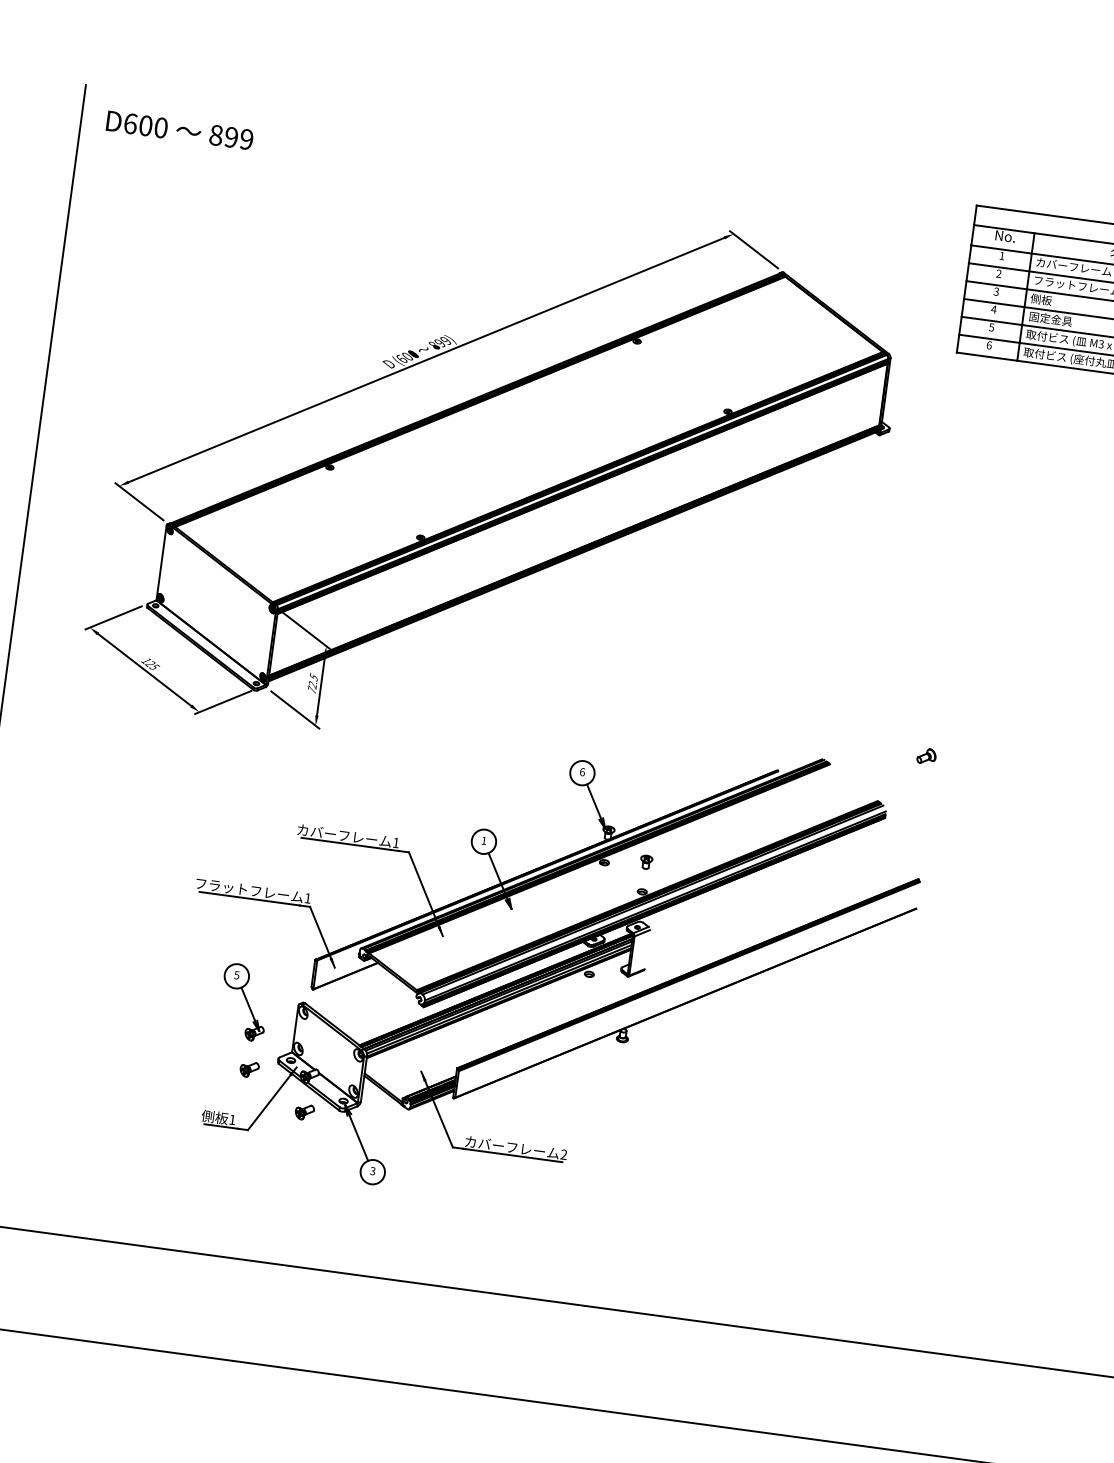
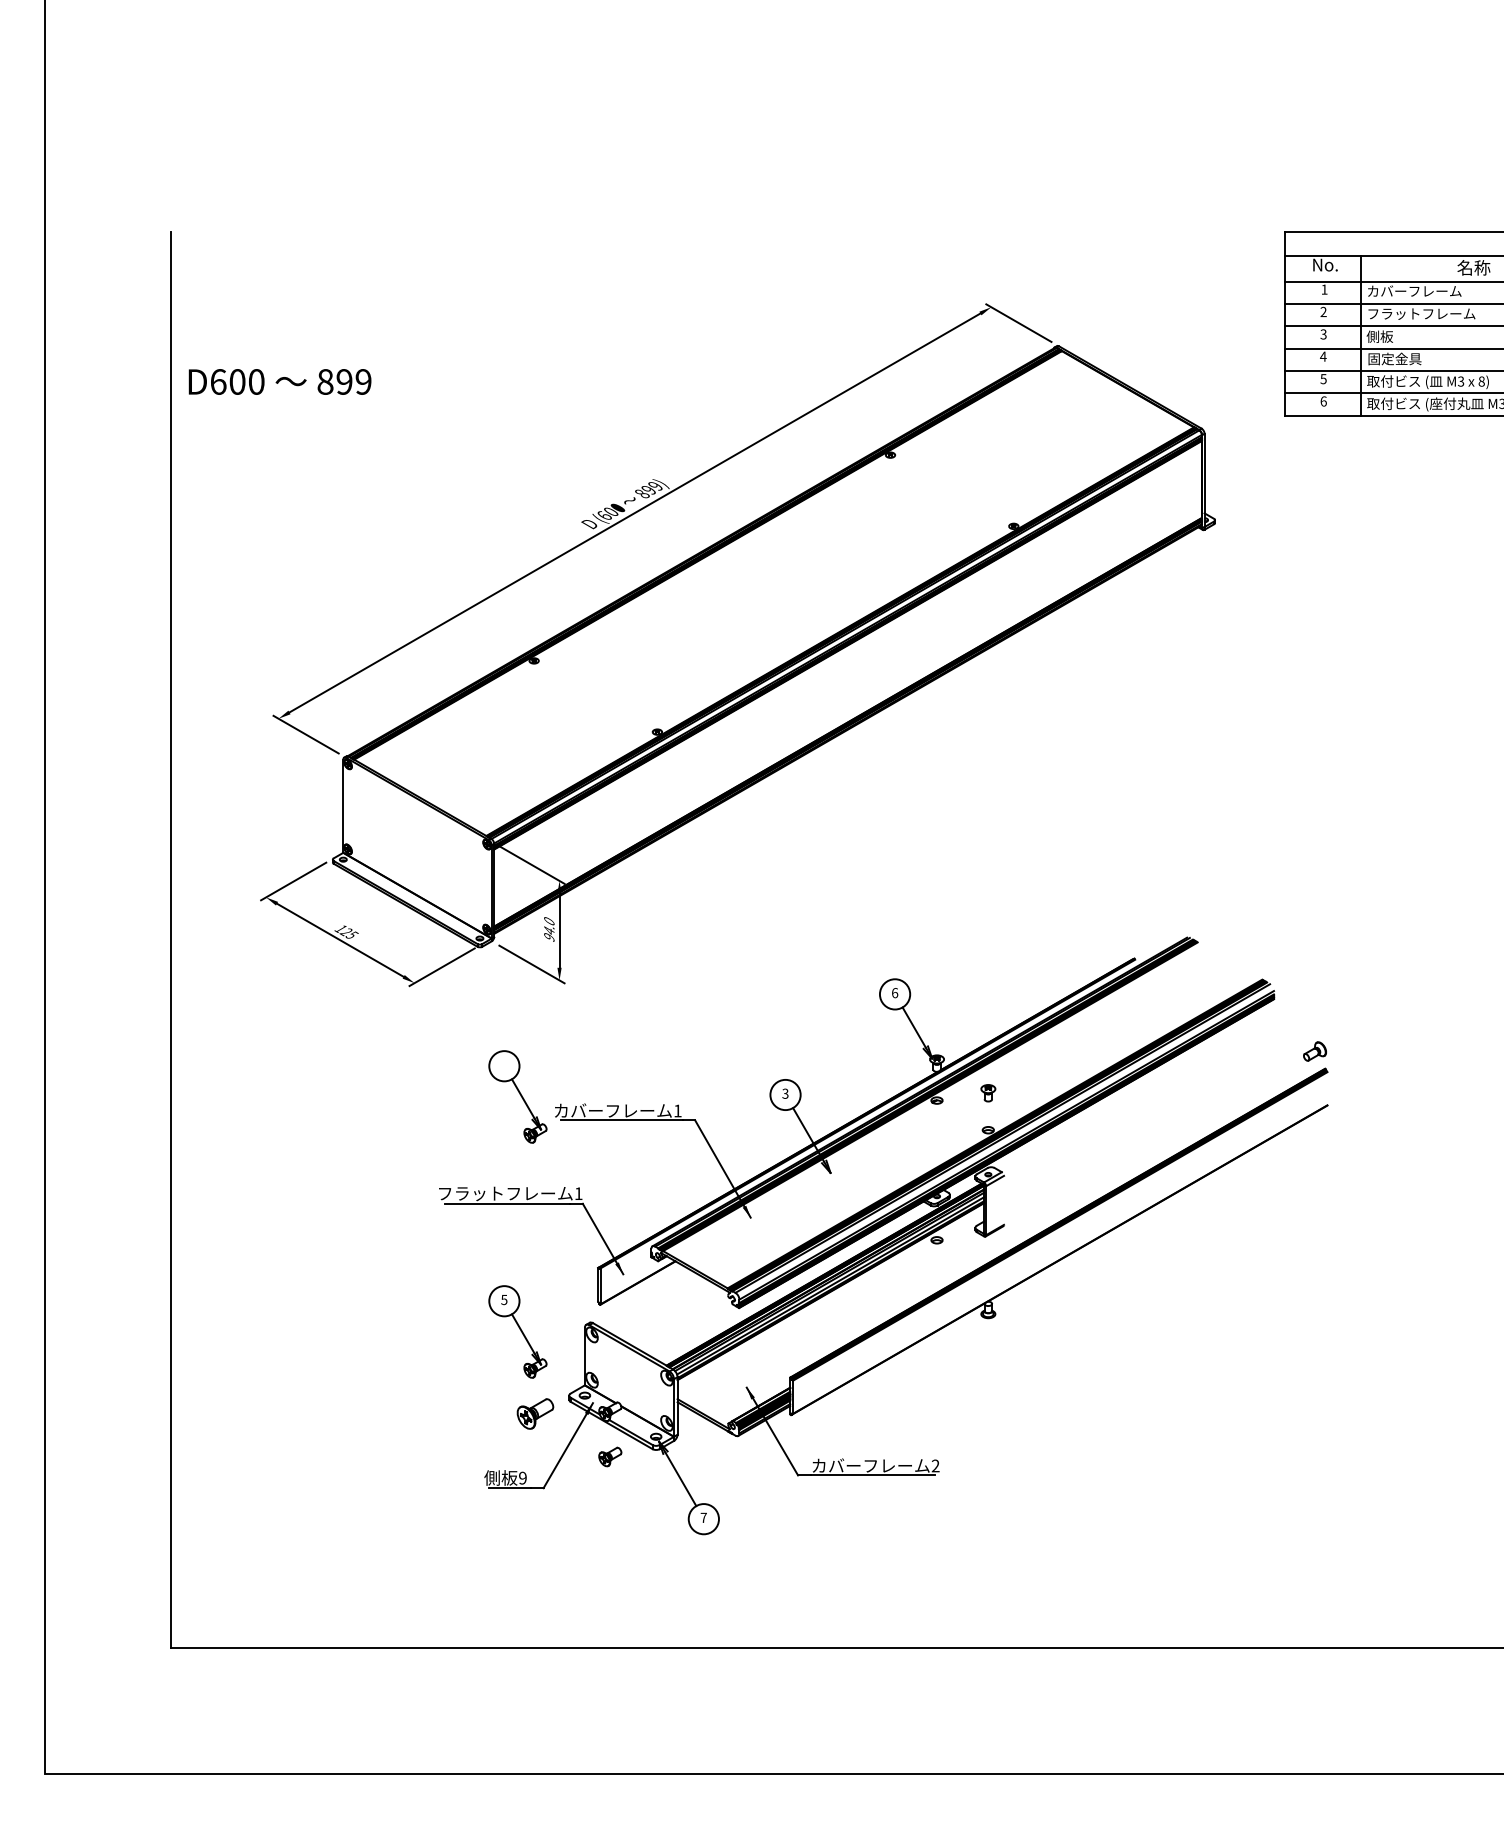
text: (179, 130) -> (279, 381), moved
text: (313, 683) -> (549, 928), 72.5 -> 94.0
part: (926, 756) -> (1314, 1051), moved
part: (269, 814) -> (517, 1096), added
text: (484, 840) -> (785, 1093), 1 -> 3
part: (249, 1069) -> (535, 1413), size x1.6
text: (232, 1119) -> (522, 1477), 1 -> 9
text: (372, 1170) -> (703, 1517), 3 -> 7

